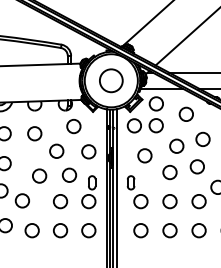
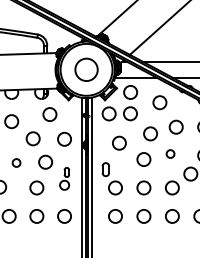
circle: (196, 166) -> (169, 153), size x0.6
circle: (39, 175) -> (16, 162), size x0.6
part: (88, 192) -> (64, 179), size x0.7

